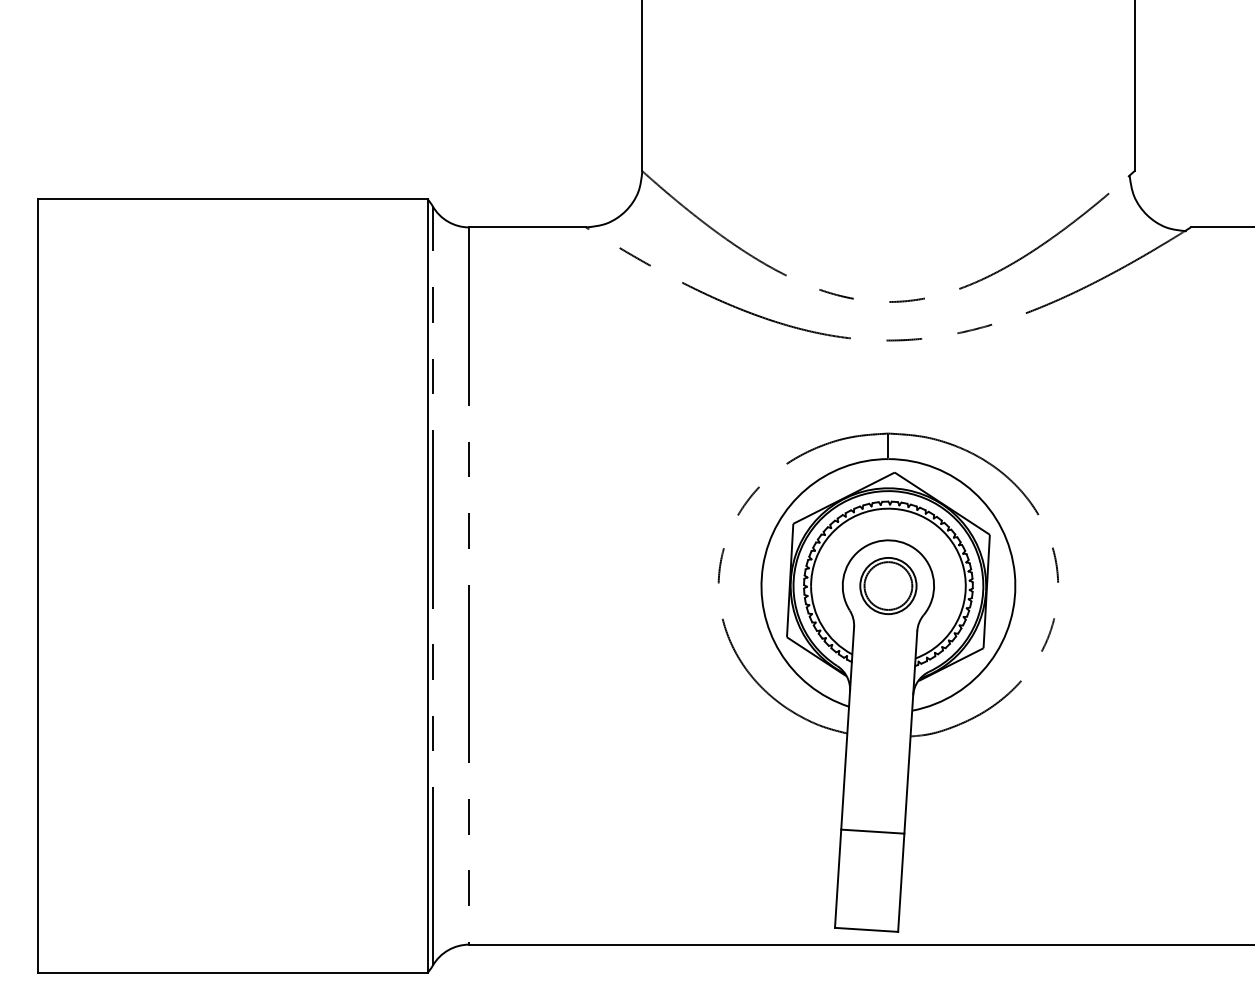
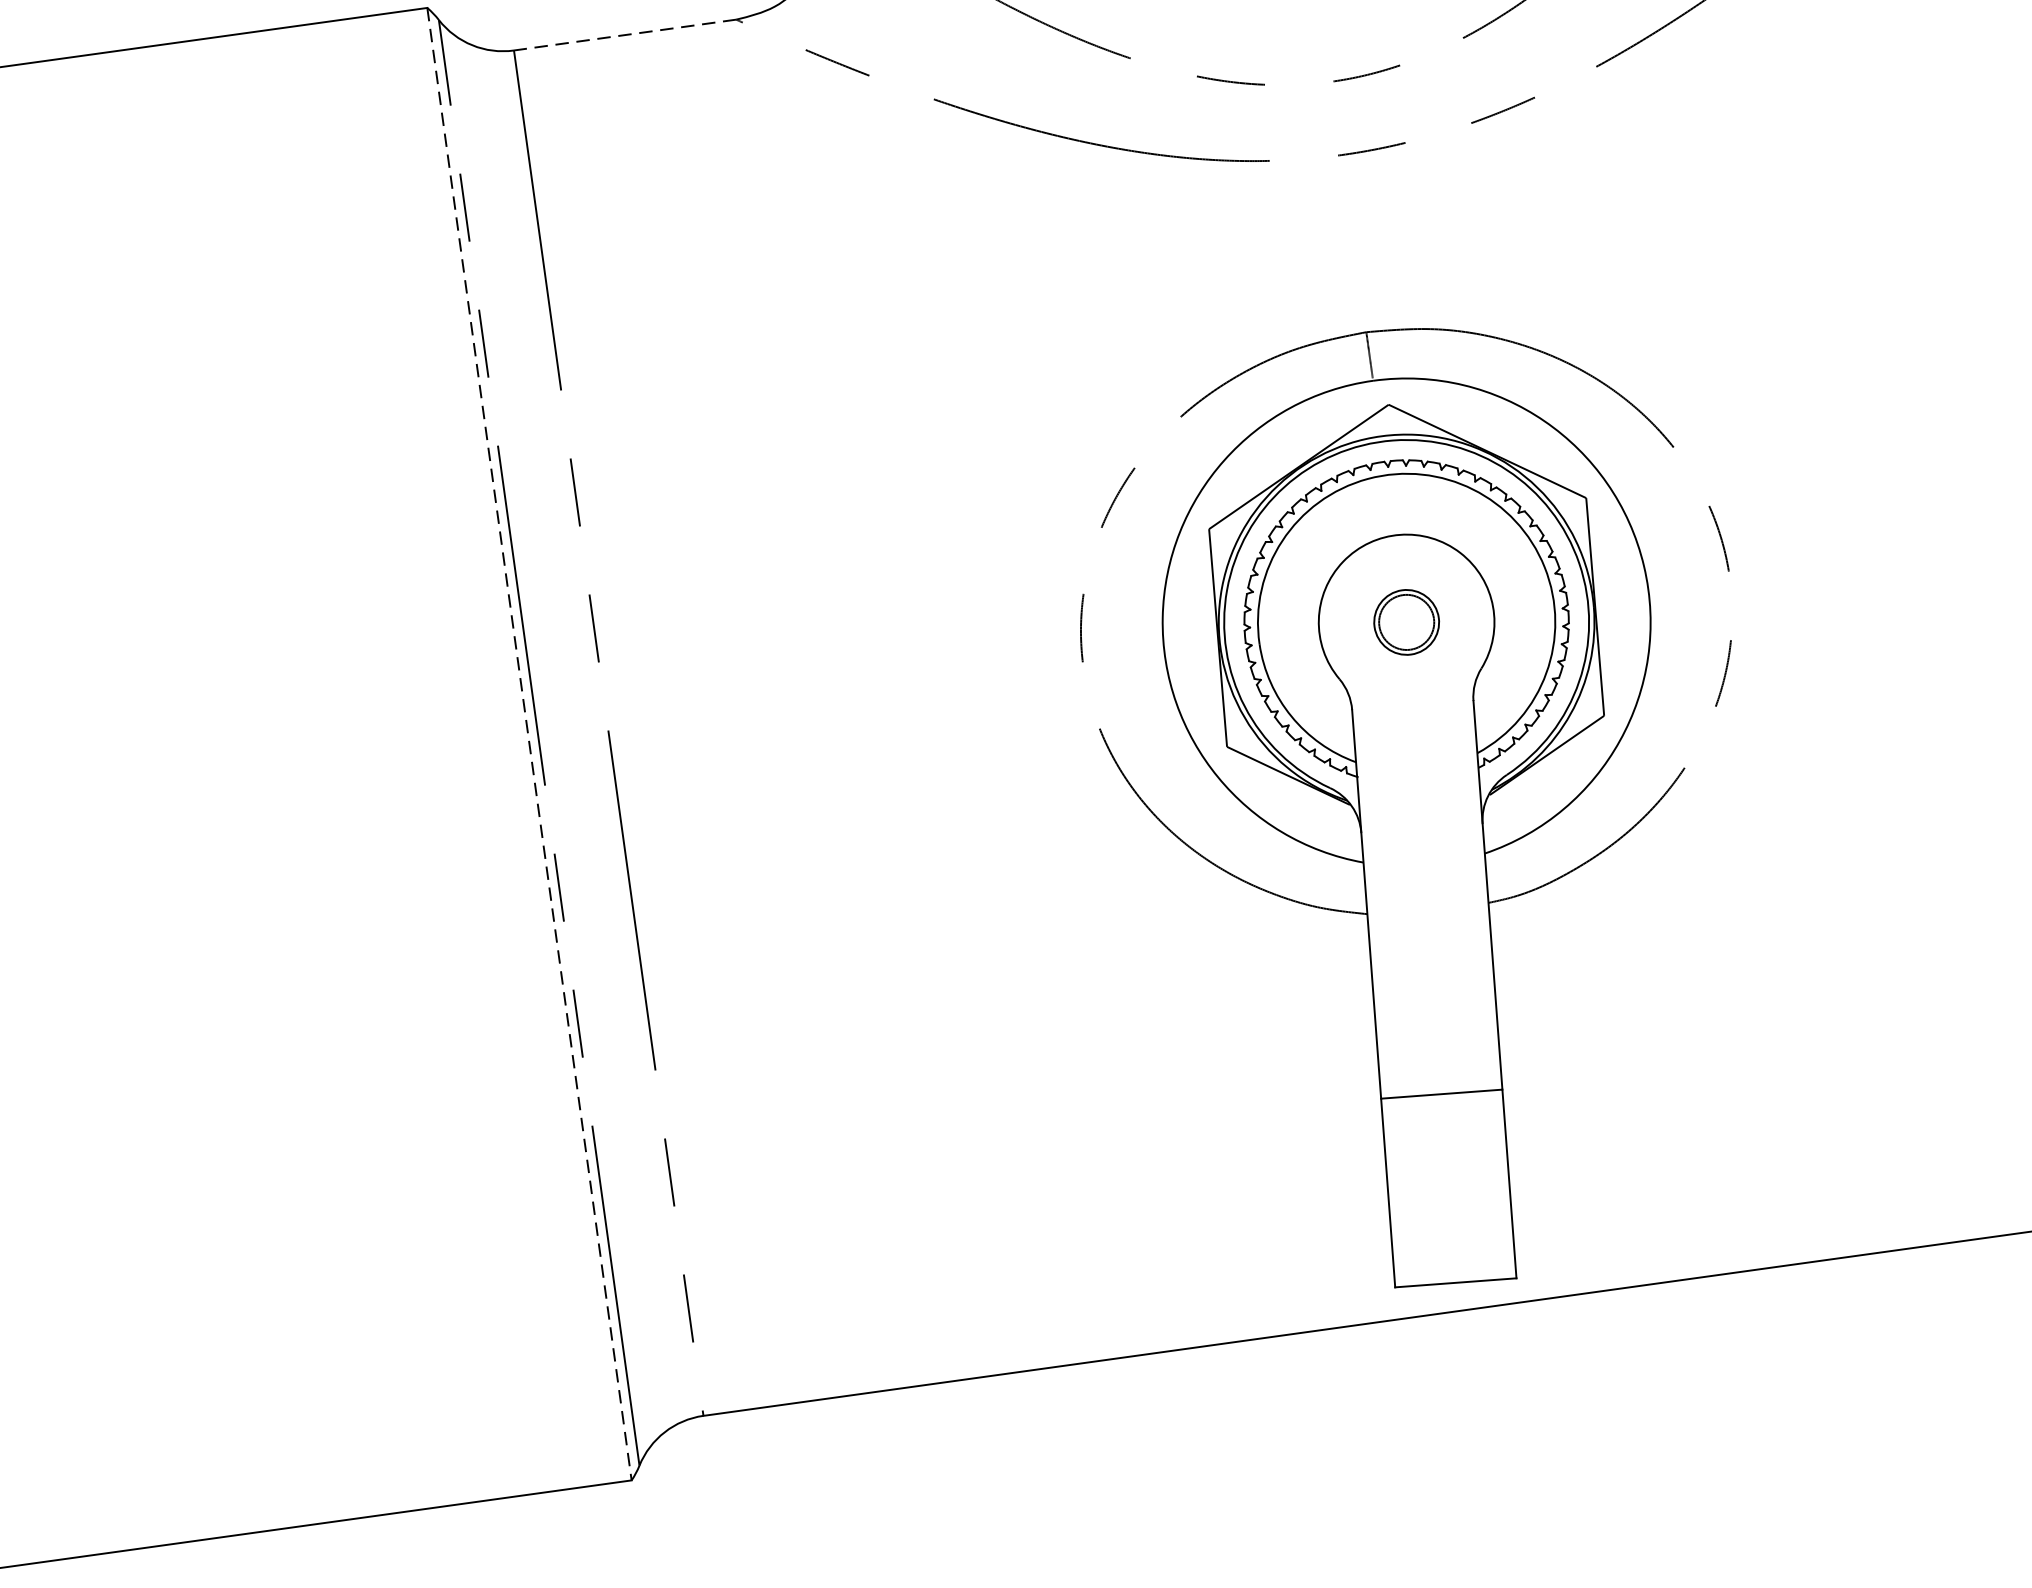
line: (527, 227) -> (624, 35), solid -> dashed
part: (888, 585) -> (1406, 621), size x0.6
line: (427, 586) -> (529, 745), solid -> dashed

